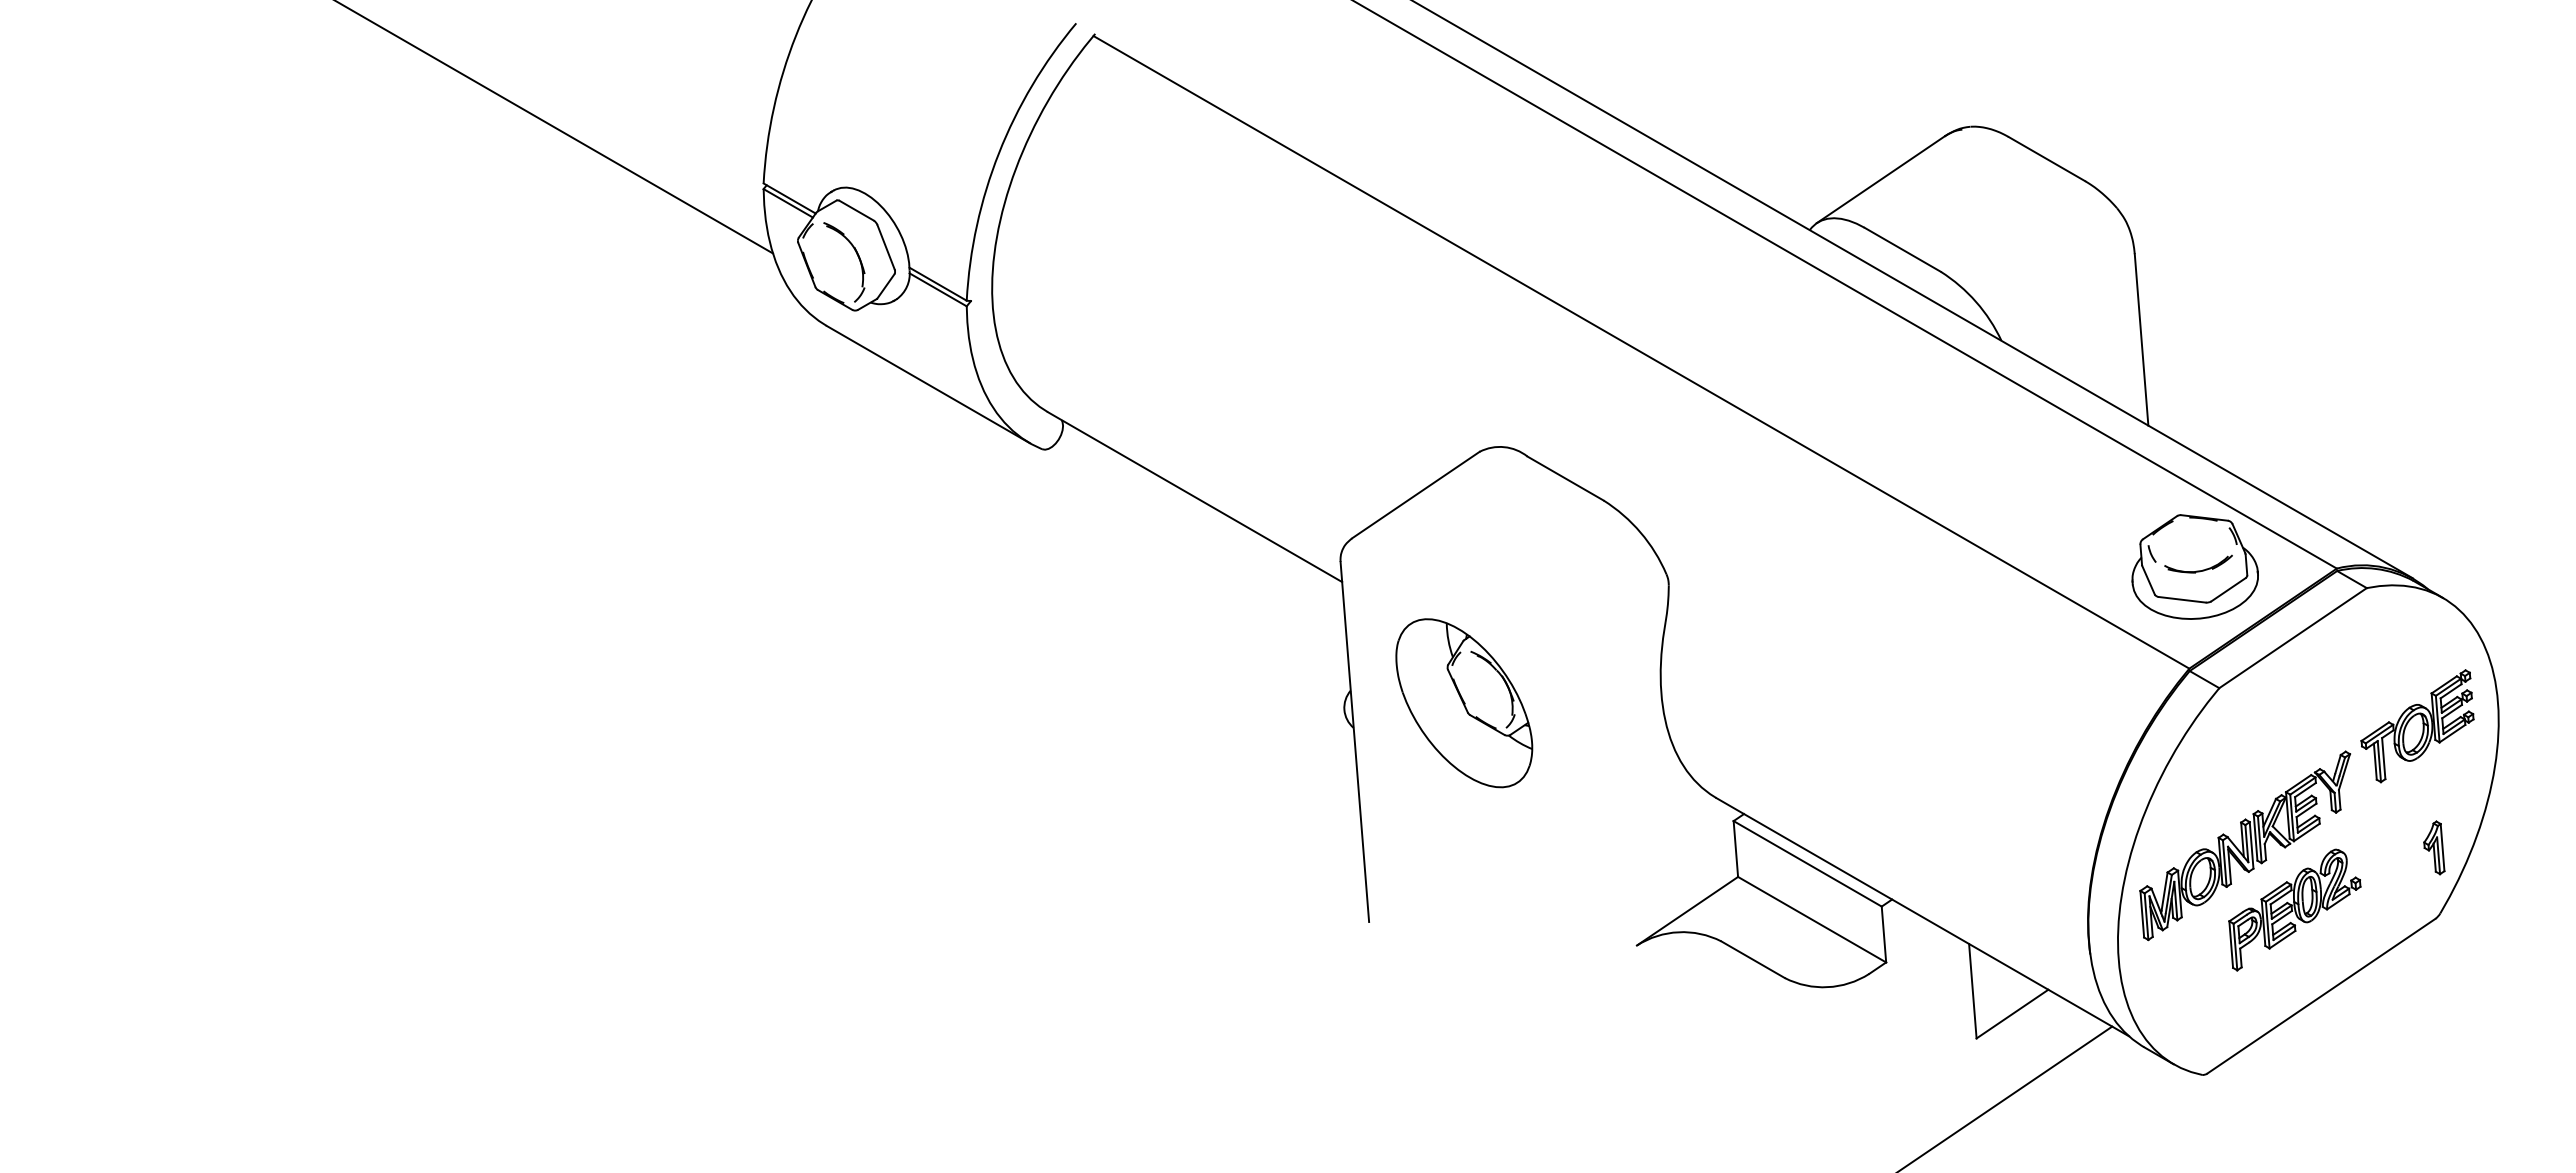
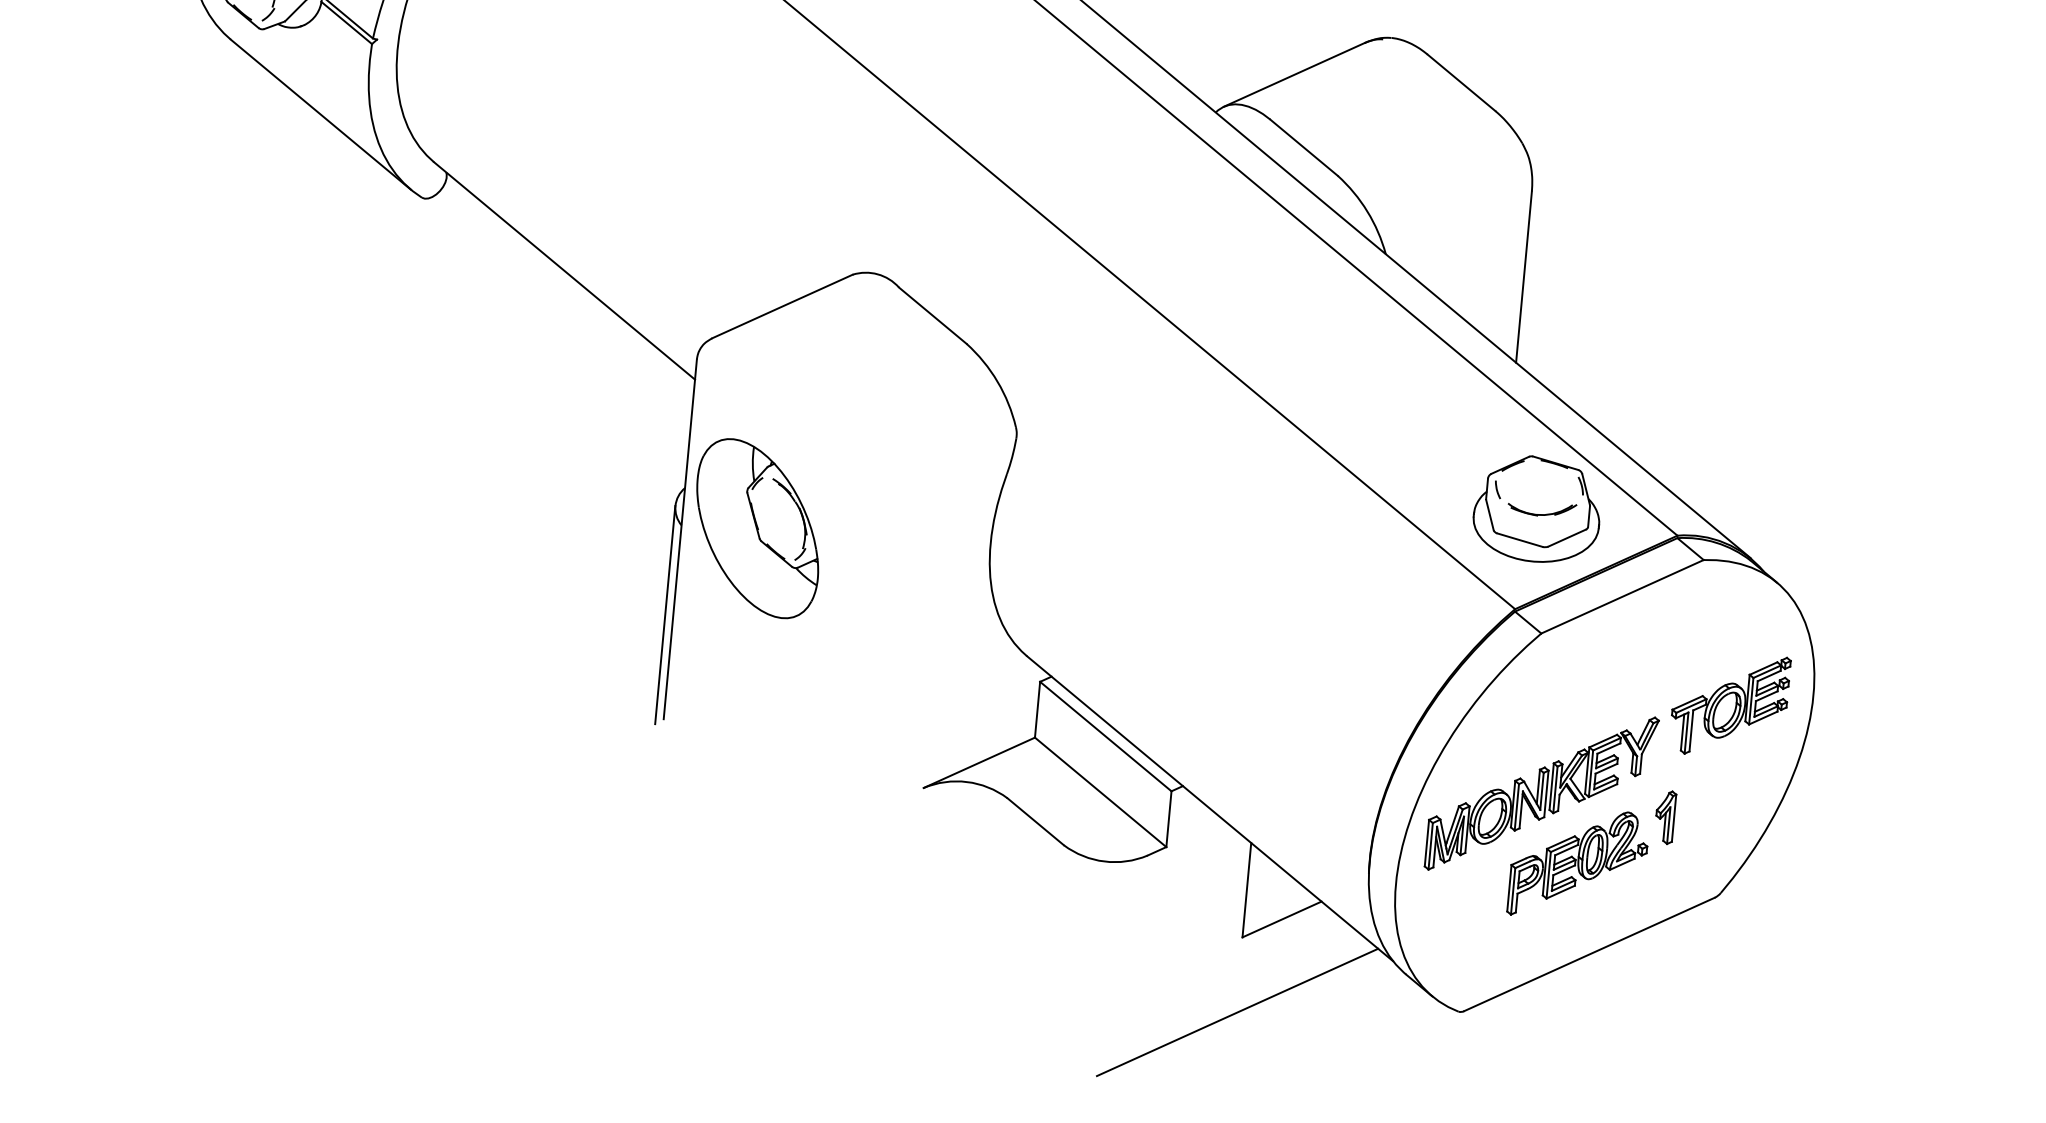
part: (1464, 703) -> (757, 528), moved
line: (1352, 818) -> (664, 614), added
part: (2434, 847) -> (1666, 816), moved

